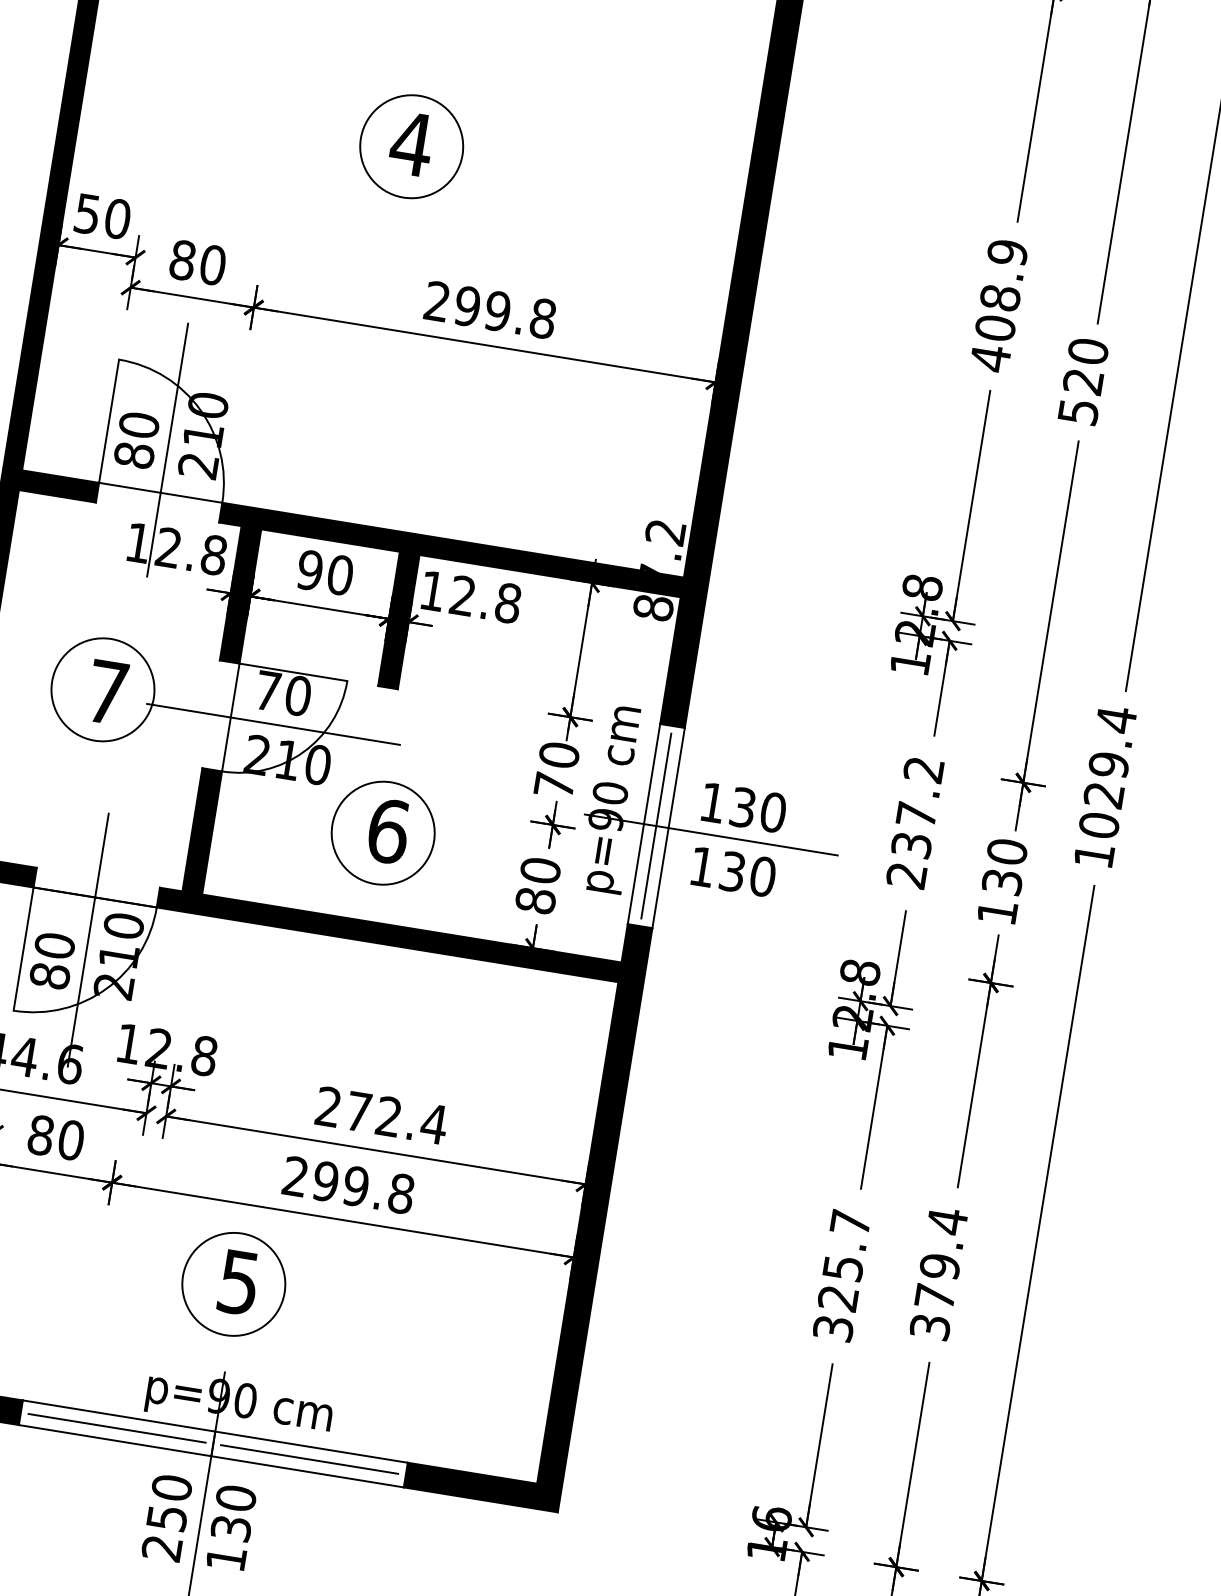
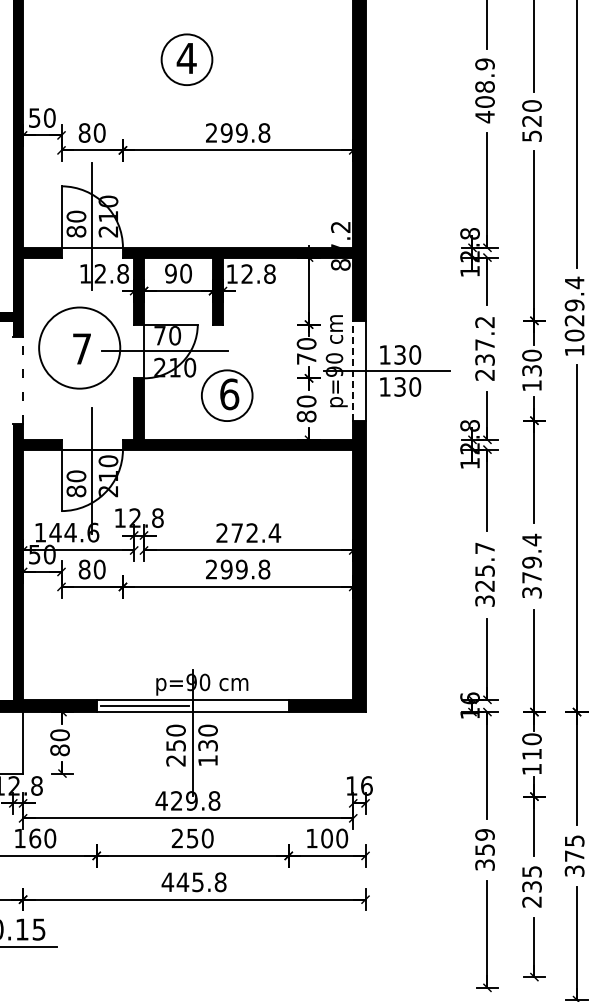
circle: (102, 688) -> (79, 347), size x1.6
line: (644, 823) -> (353, 370), solid -> dashed
line: (656, 825) -> (359, 370), removed
part: (232, 1283) -> (189, 626), removed
line: (309, 1458) -> (240, 705), removed

